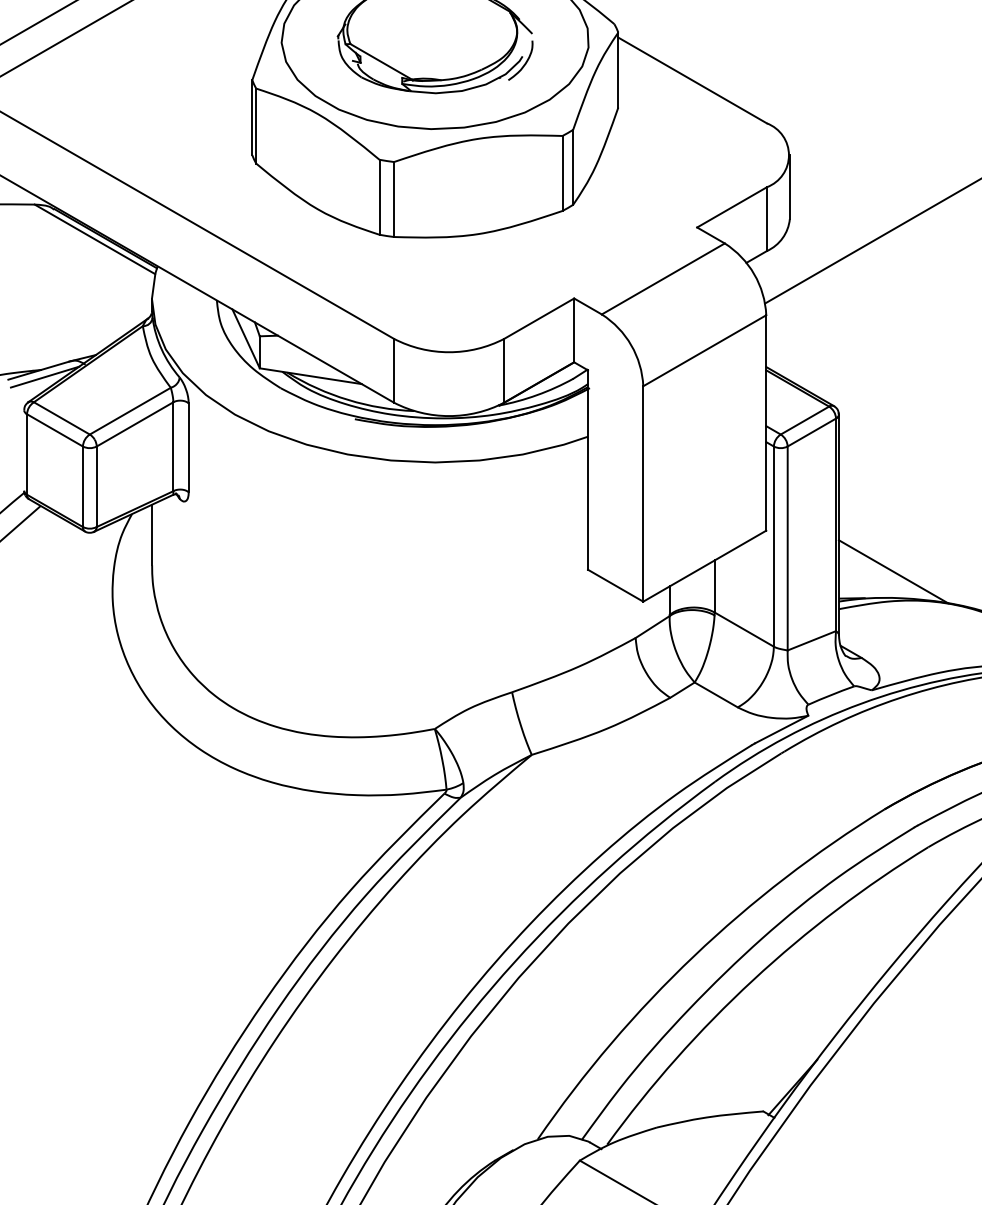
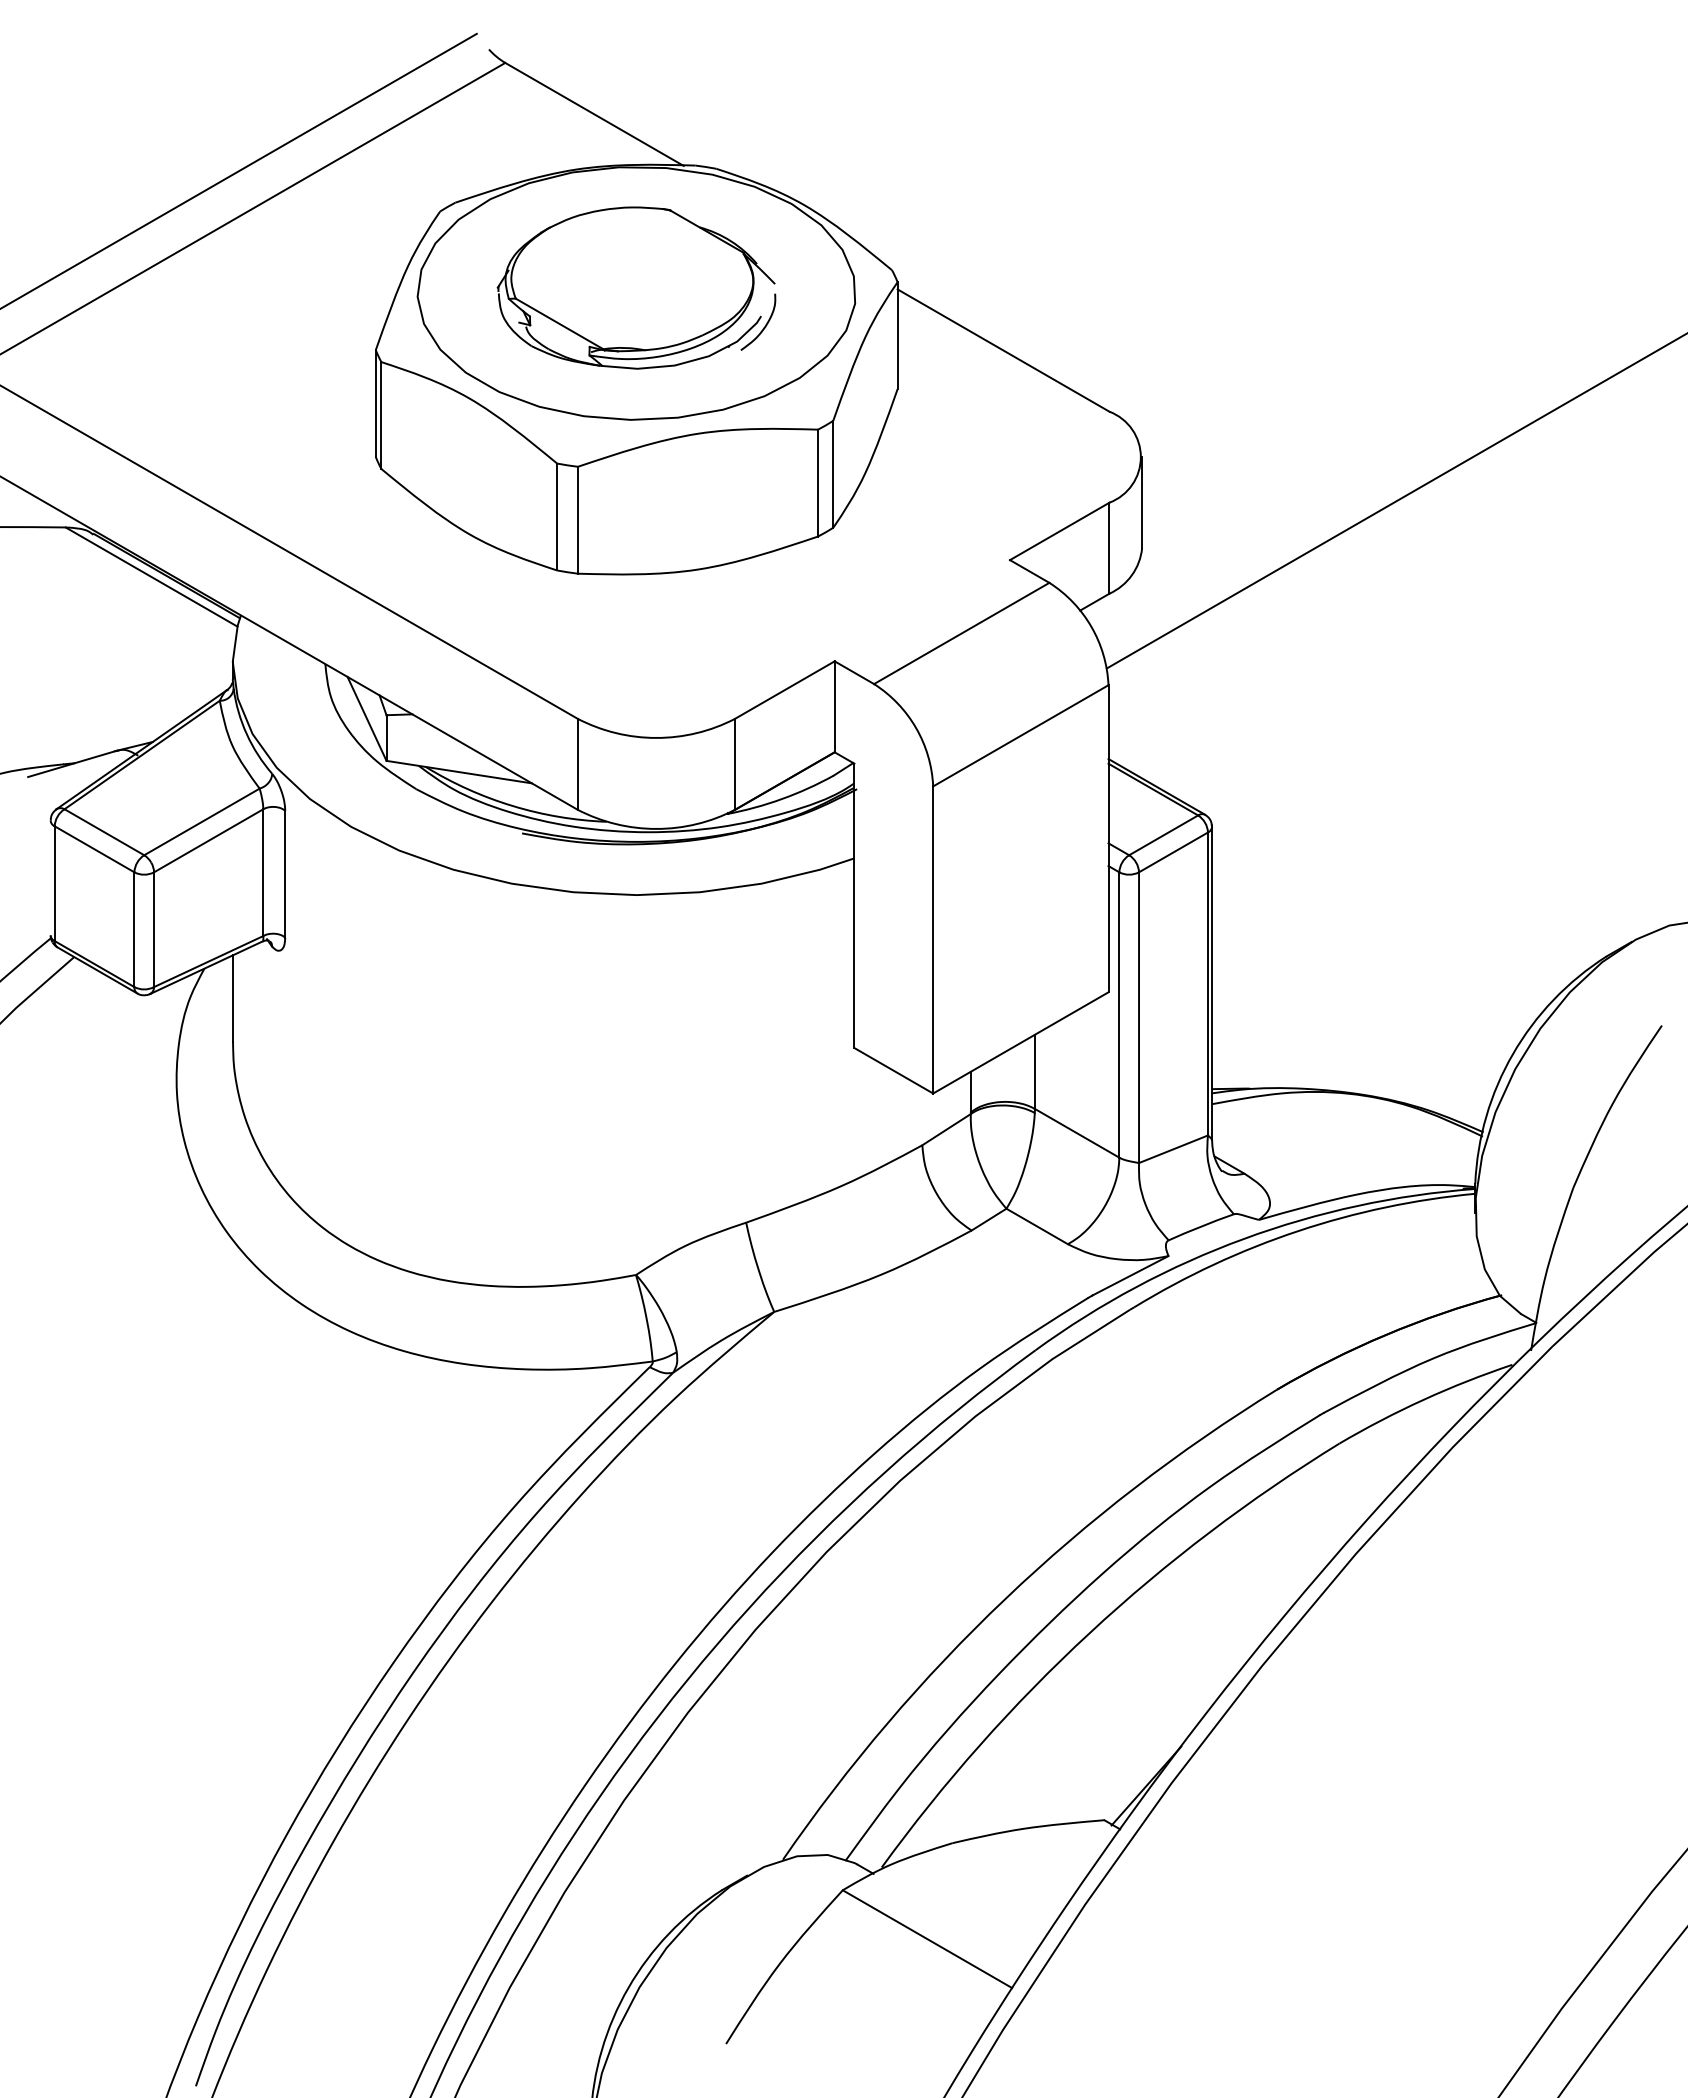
line: (45, 377) -> (80, 773), removed
line: (893, 571) -> (1289, 1050), removed

